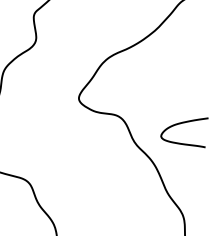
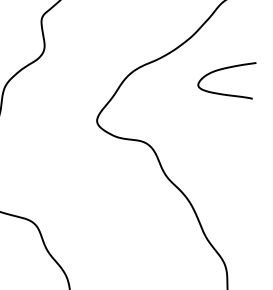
curve: (180, 124) -> (221, 70), moved

